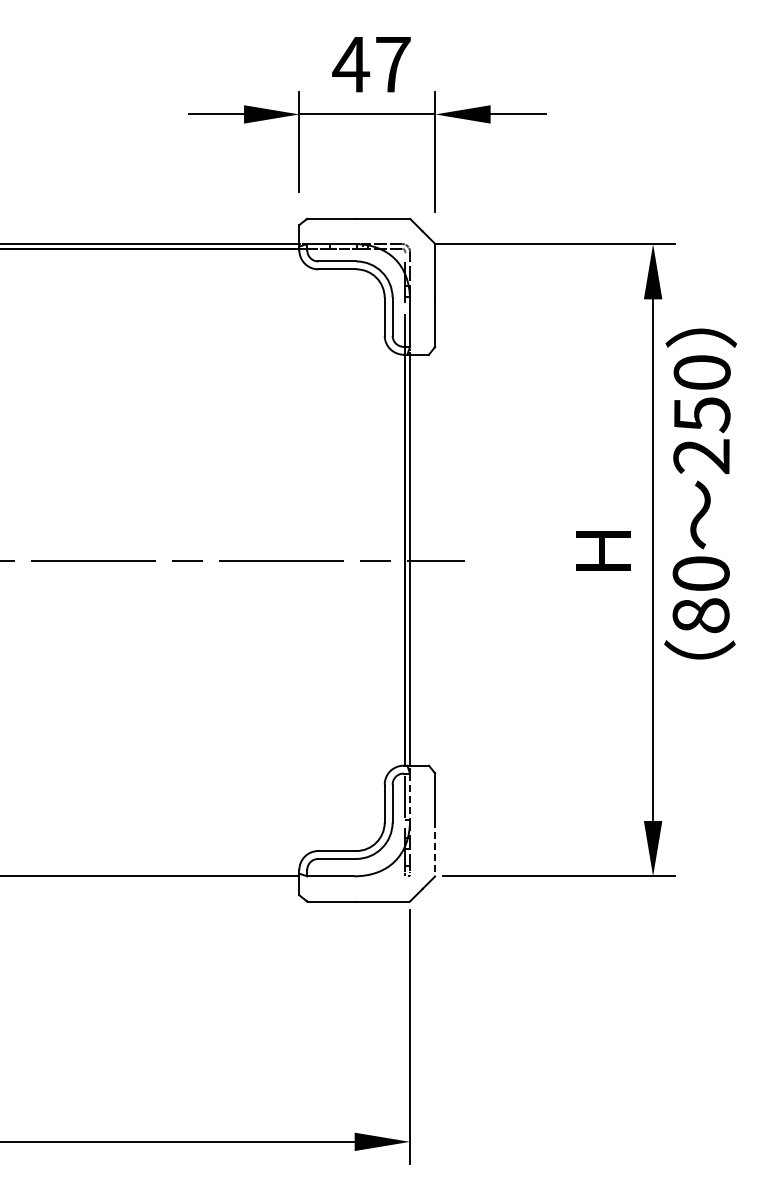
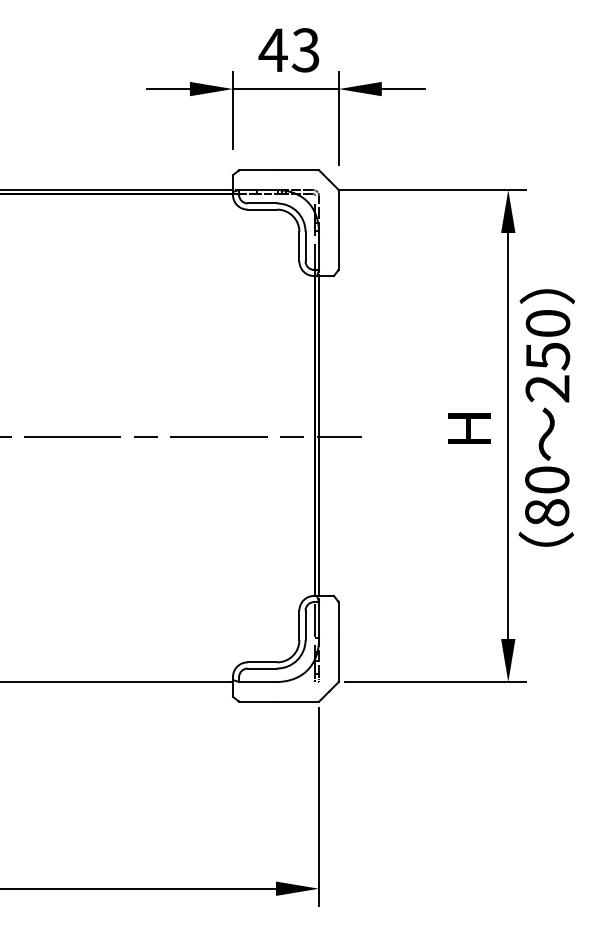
text: (392, 64) -> (305, 50), 47 -> 43
text: (700, 493) -> (546, 417), moved
line: (410, 797) -> (319, 620), dashed -> solid
line: (435, 848) -> (338, 660), dashed -> solid

